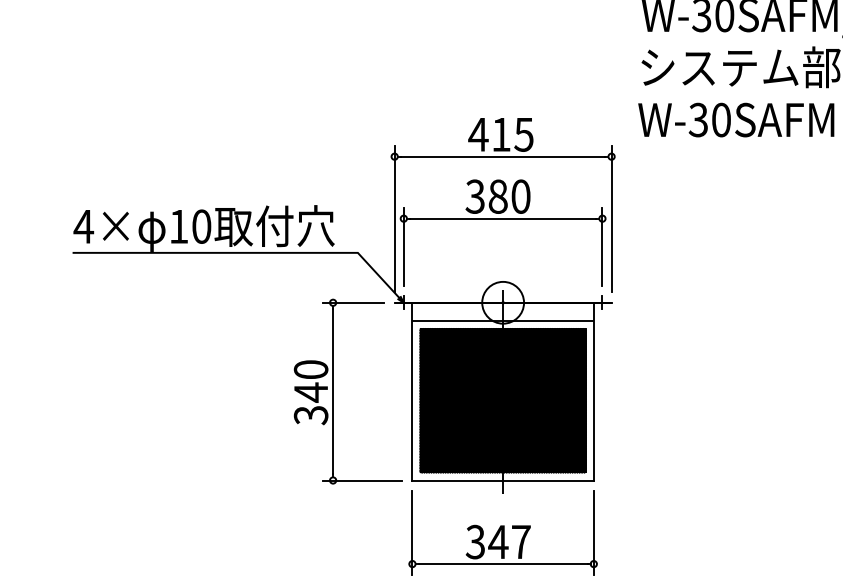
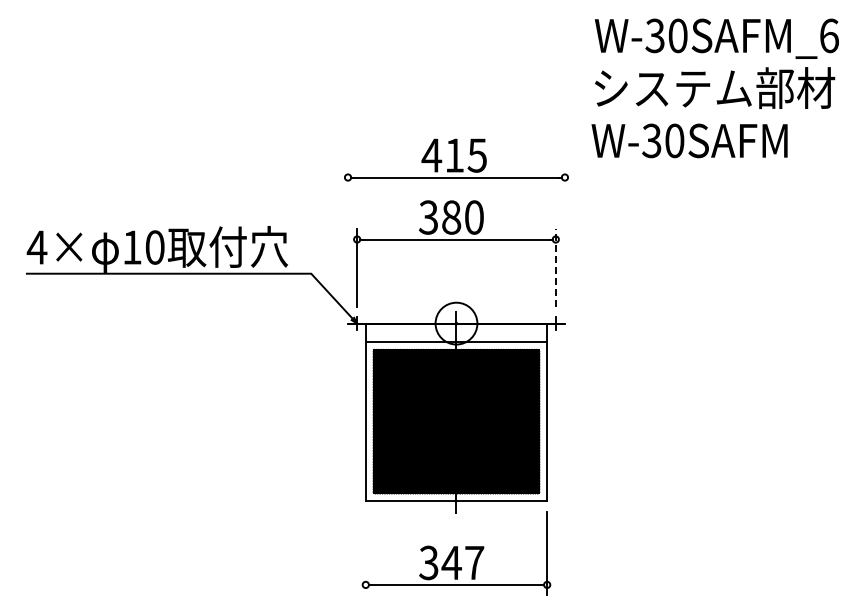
line: (395, 219) -> (348, 240), removed
line: (611, 219) -> (564, 240), removed
line: (602, 246) -> (555, 267), solid -> dashed
part: (333, 391) -> (286, 412), removed
line: (412, 532) -> (365, 553), removed

